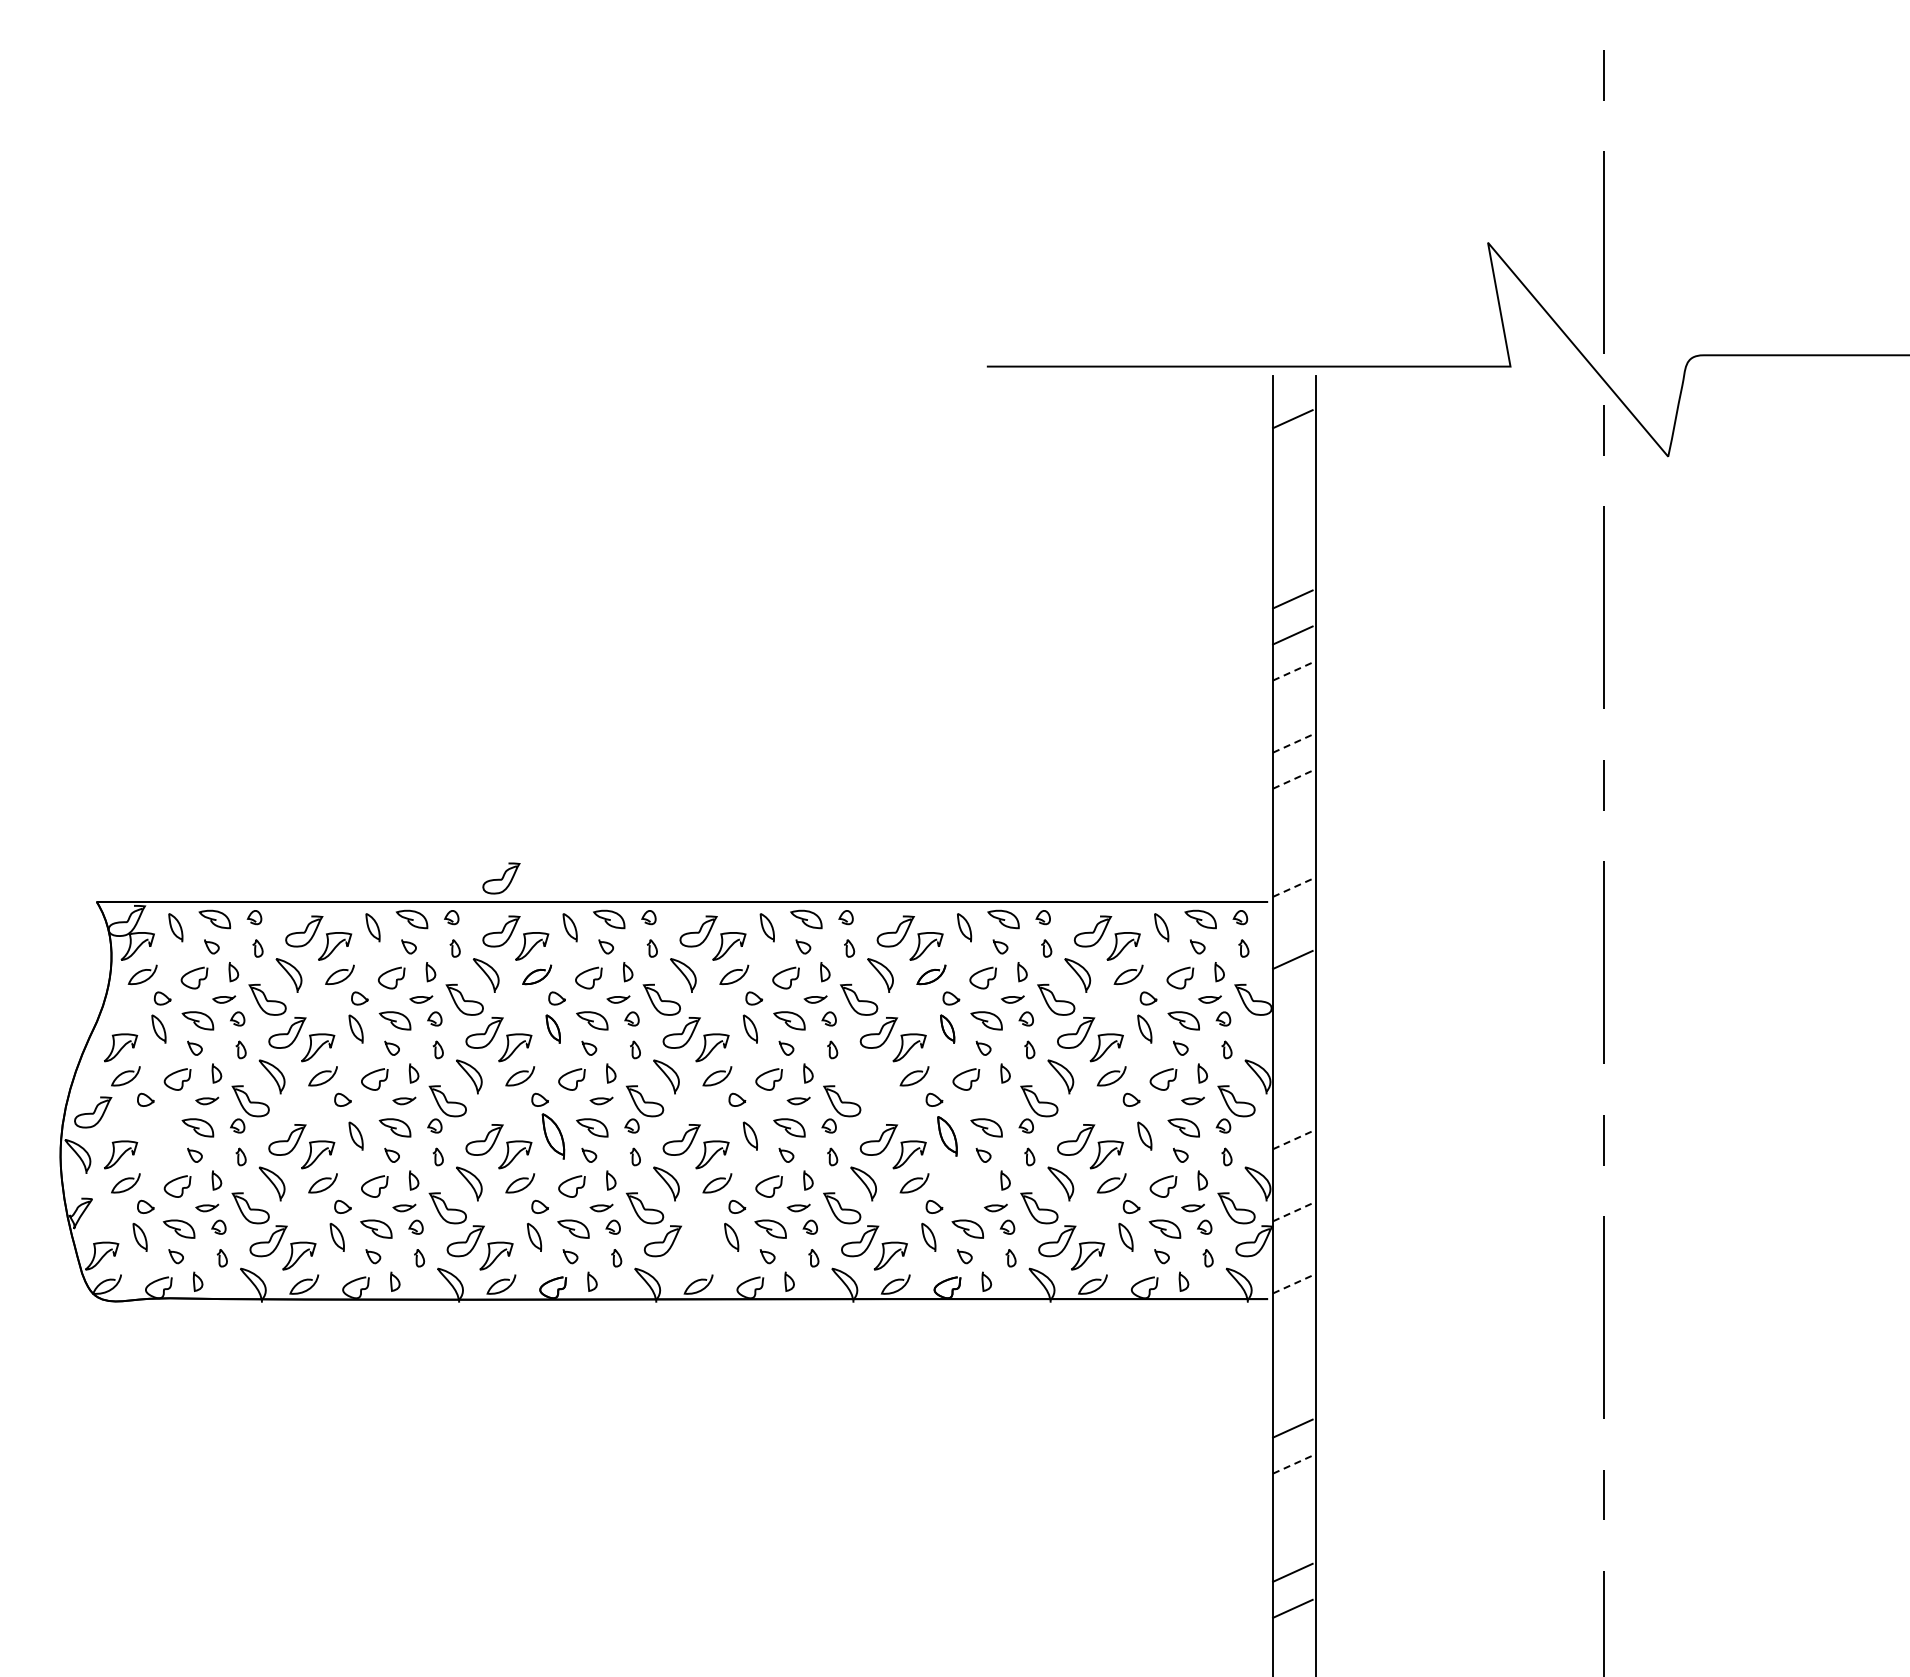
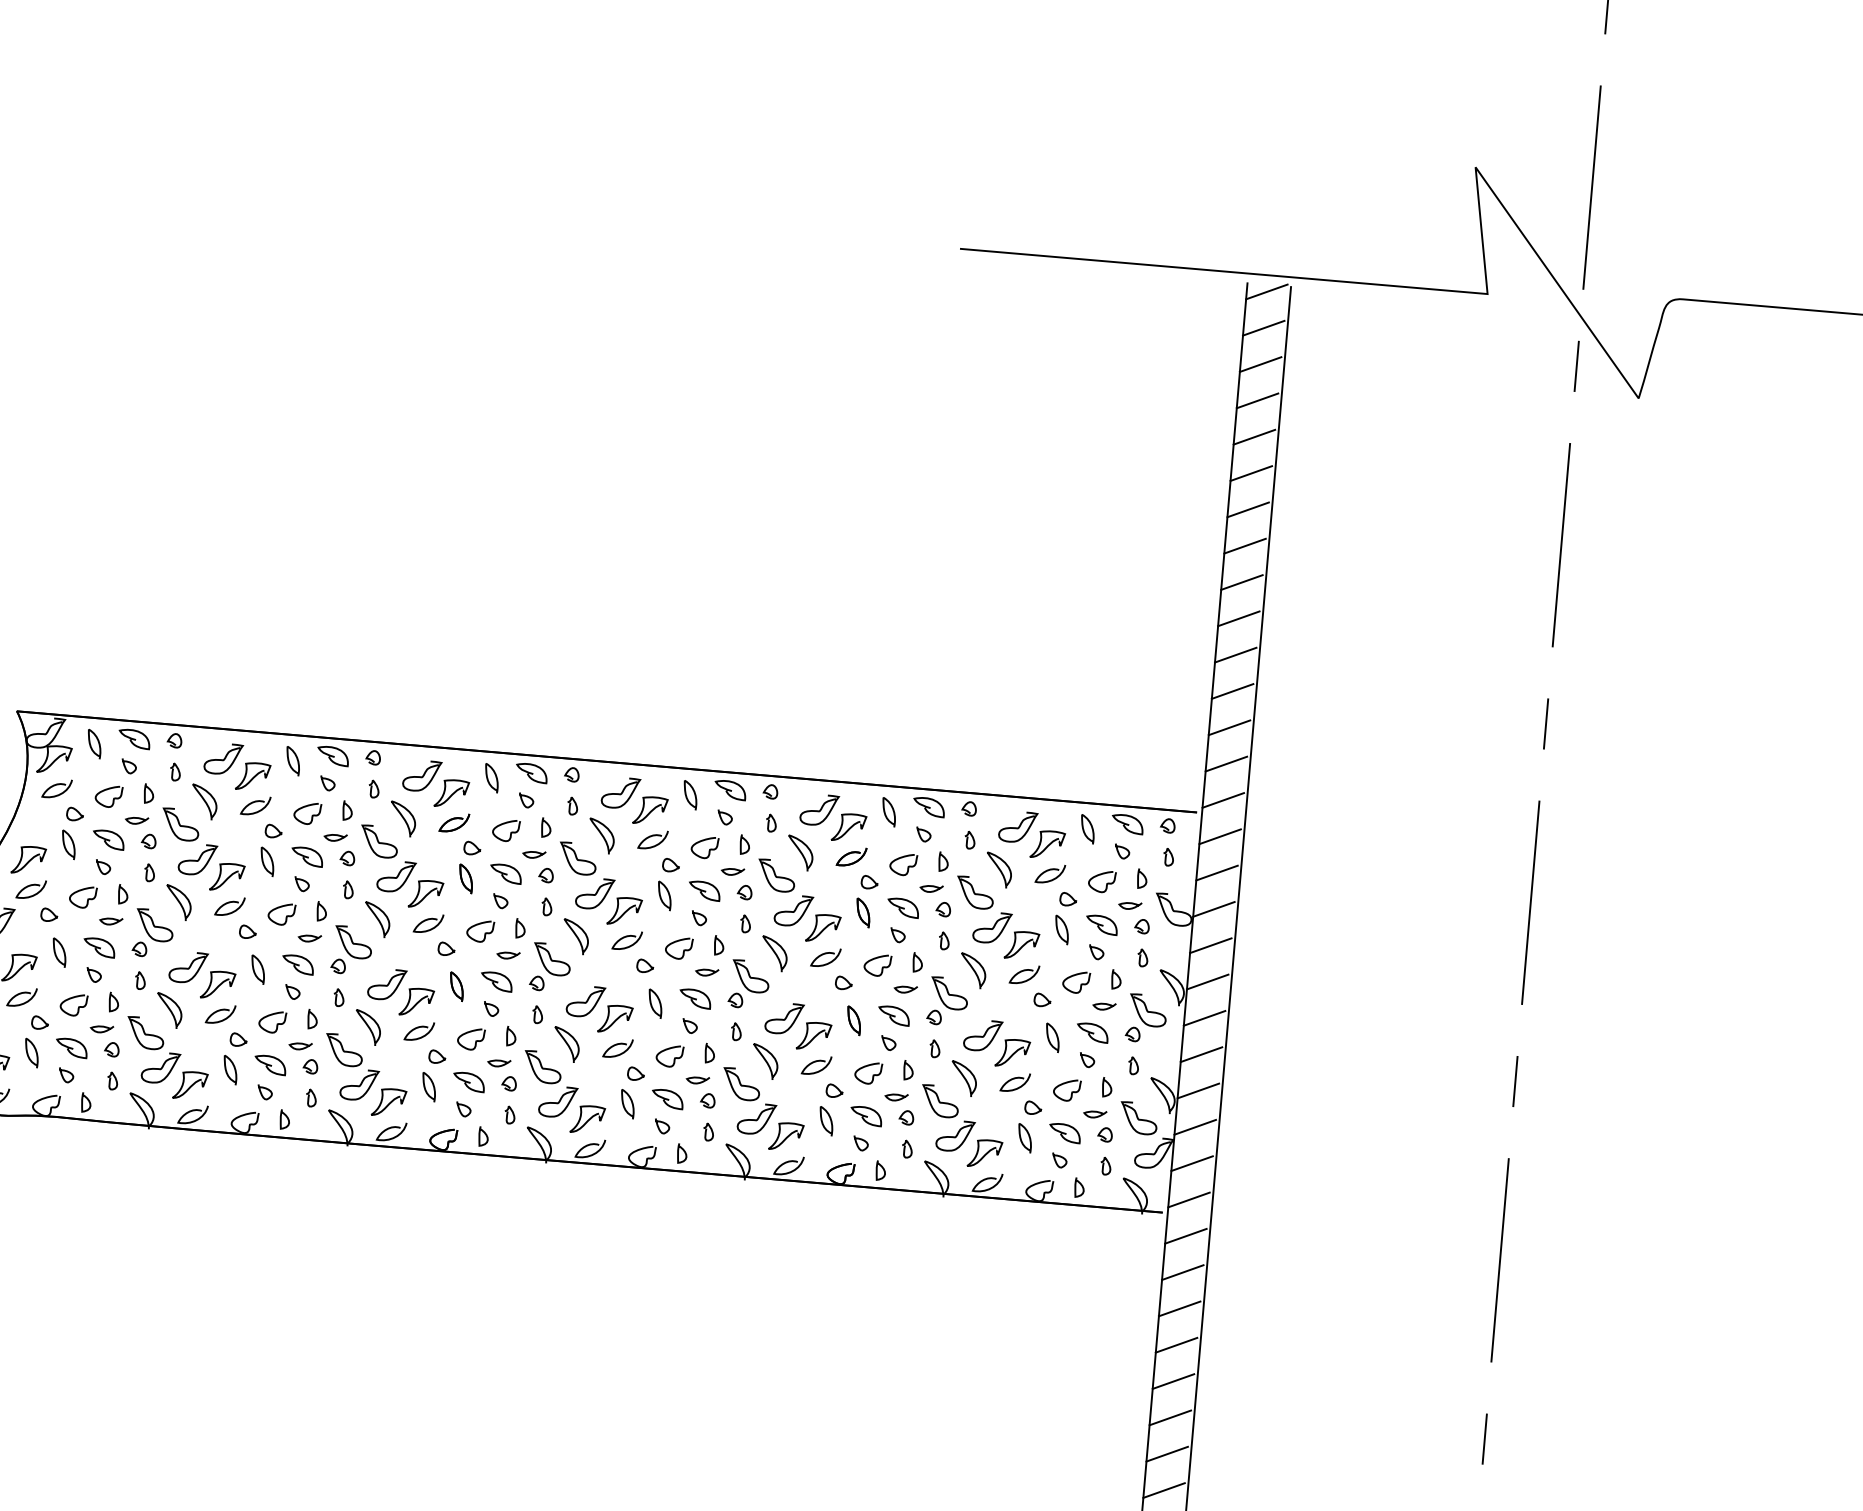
line: (1292, 383) -> (1266, 292), added
line: (1292, 455) -> (1260, 364), added
line: (1292, 491) -> (1257, 401), added
line: (1292, 527) -> (1254, 437), added
line: (1292, 563) -> (1250, 473), added
line: (1292, 671) -> (1241, 582), dashed -> solid
line: (1292, 707) -> (1238, 618), added
line: (1292, 743) -> (1235, 654), dashed -> solid
line: (1292, 779) -> (1232, 691), dashed -> solid
line: (1292, 815) -> (1229, 727), added
line: (1292, 851) -> (1226, 763), added
curve: (501, 878) -> (426, 722), removed
line: (1292, 887) -> (1222, 800), dashed -> solid
line: (1292, 923) -> (1219, 836), added
line: (1292, 995) -> (1213, 908), added
line: (1292, 1032) -> (1210, 946), added
line: (1292, 1068) -> (1207, 982), added
curve: (863, 1076) -> (774, 953), added
curve: (995, 1099) -> (905, 987), added
line: (1292, 1104) -> (1204, 1018), added
curve: (155, 1135) -> (55, 951), added
part: (552, 1135) -> (455, 985), size x0.62
part: (947, 1135) -> (853, 1020), size x0.71
line: (1292, 1140) -> (1201, 1054), dashed -> solid
line: (1292, 1176) -> (1197, 1091), added
curve: (970, 1187) -> (872, 1074), added
line: (1292, 1212) -> (1194, 1127), dashed -> solid
line: (1292, 1248) -> (1191, 1163), added
curve: (694, 1255) -> (588, 1119), added
line: (1292, 1284) -> (1188, 1200), dashed -> solid
line: (1292, 1320) -> (1185, 1236), added
line: (1292, 1356) -> (1182, 1272), added
line: (1292, 1392) -> (1179, 1308), added
line: (1292, 1464) -> (1173, 1381), dashed -> solid
line: (1292, 1500) -> (1169, 1417), added
line: (1292, 1536) -> (1166, 1453), added

